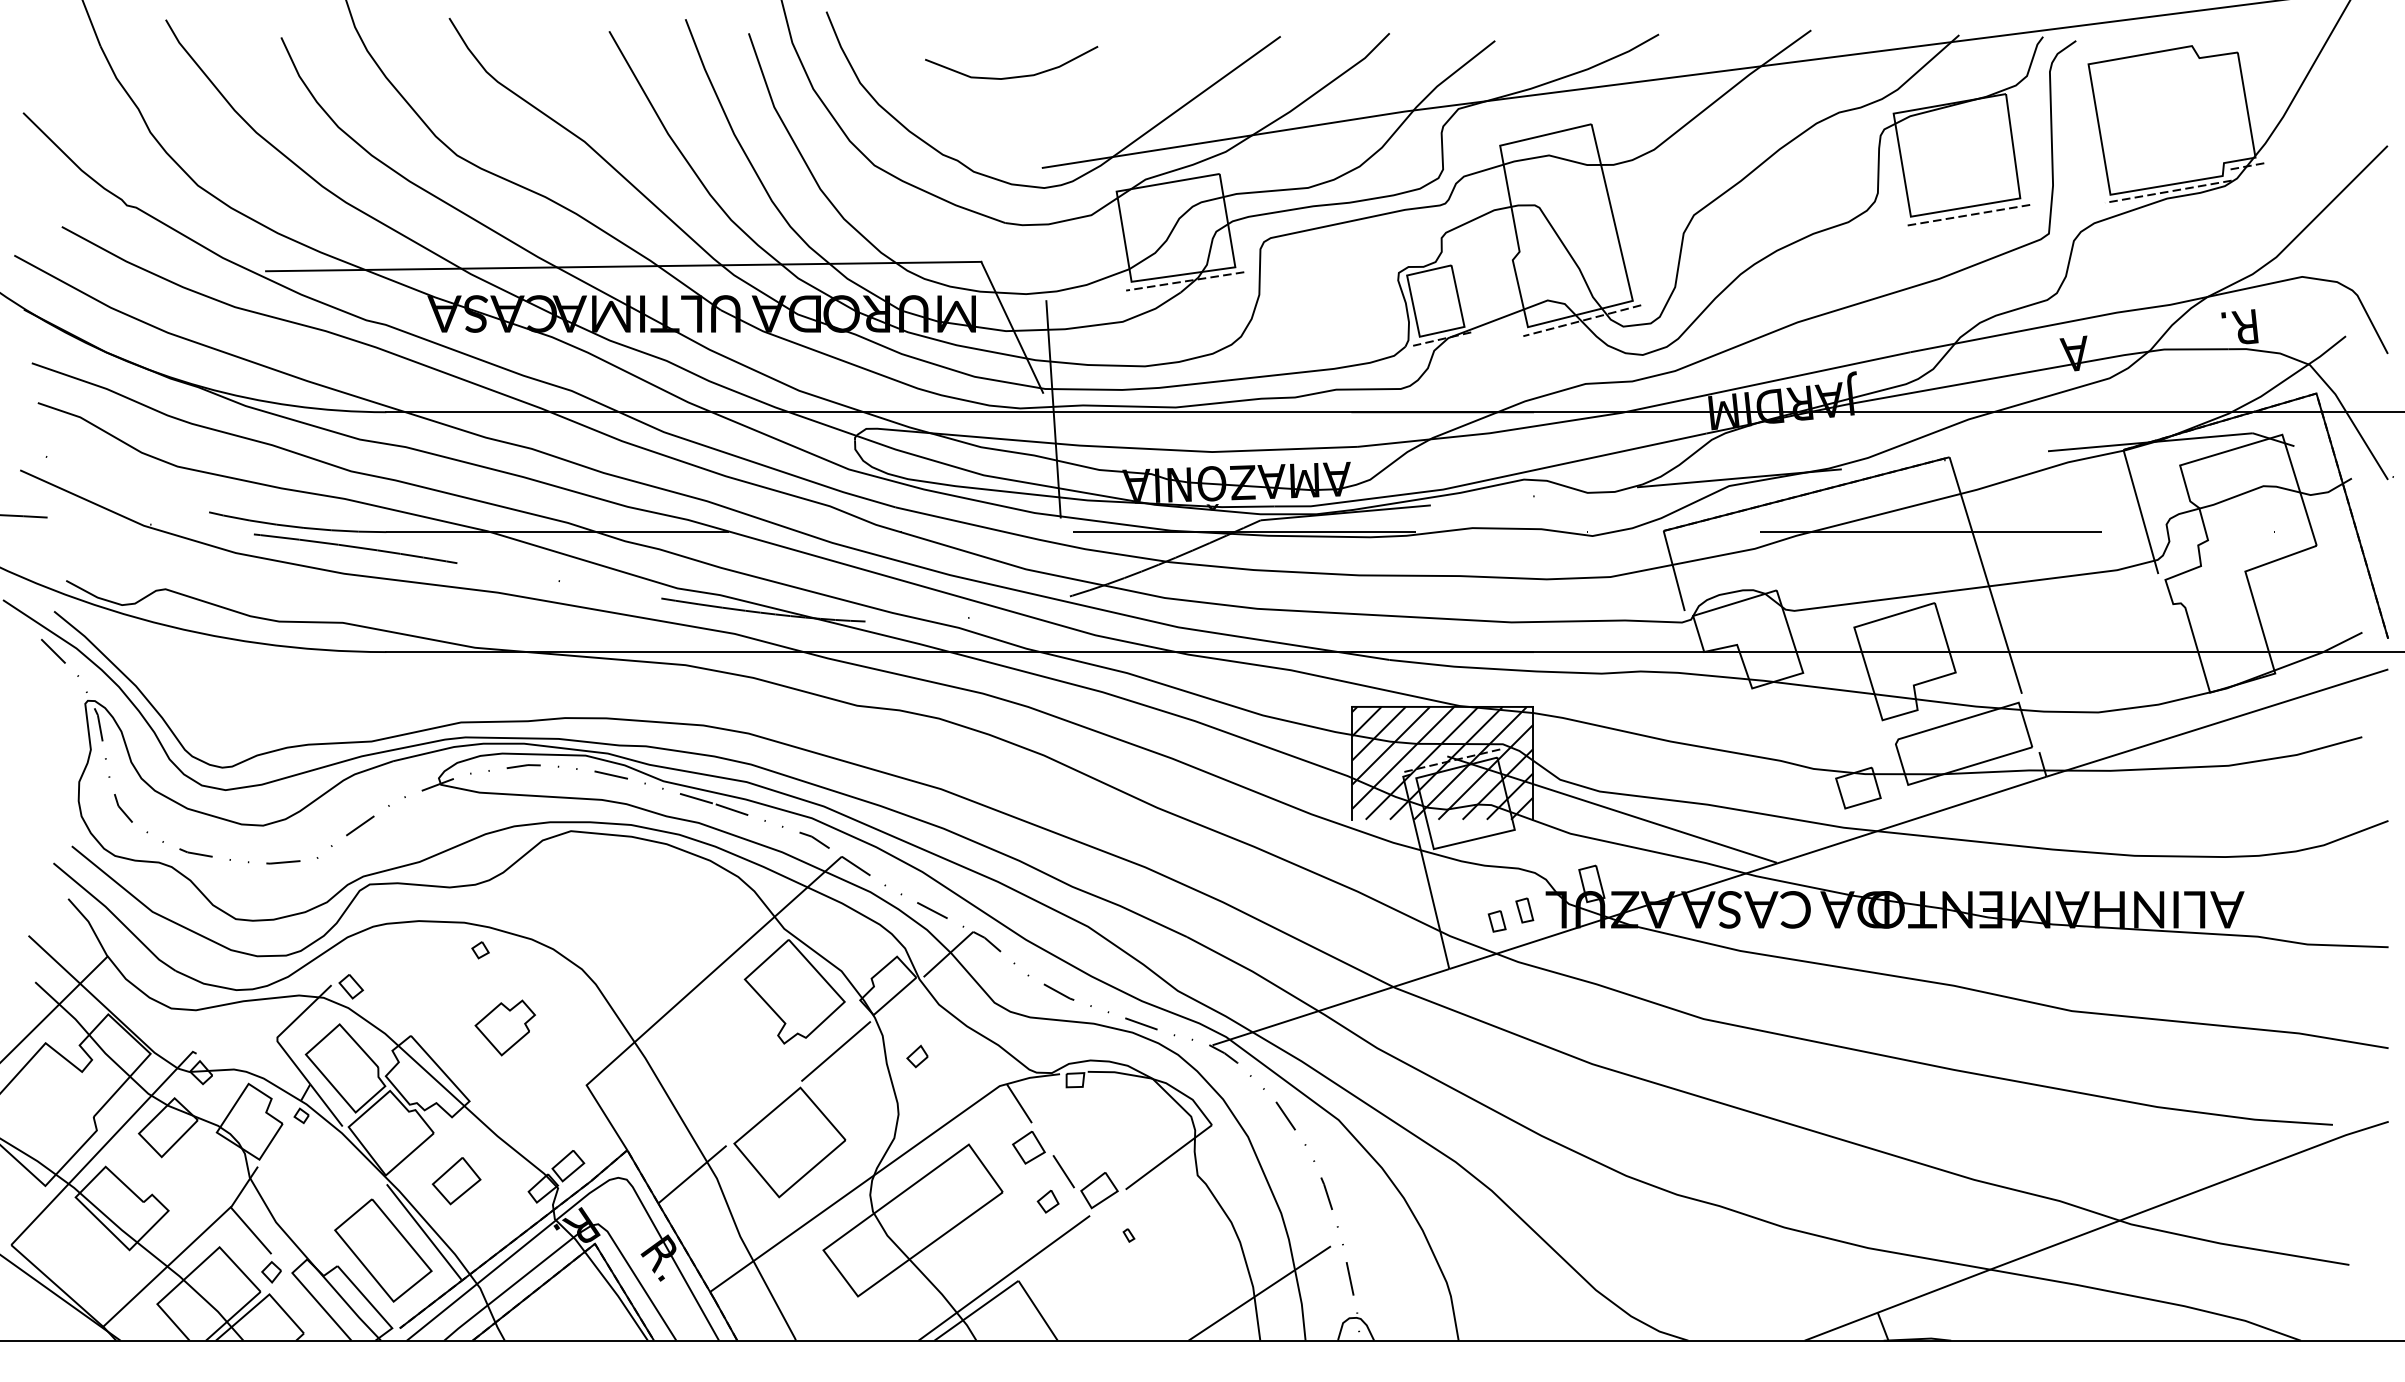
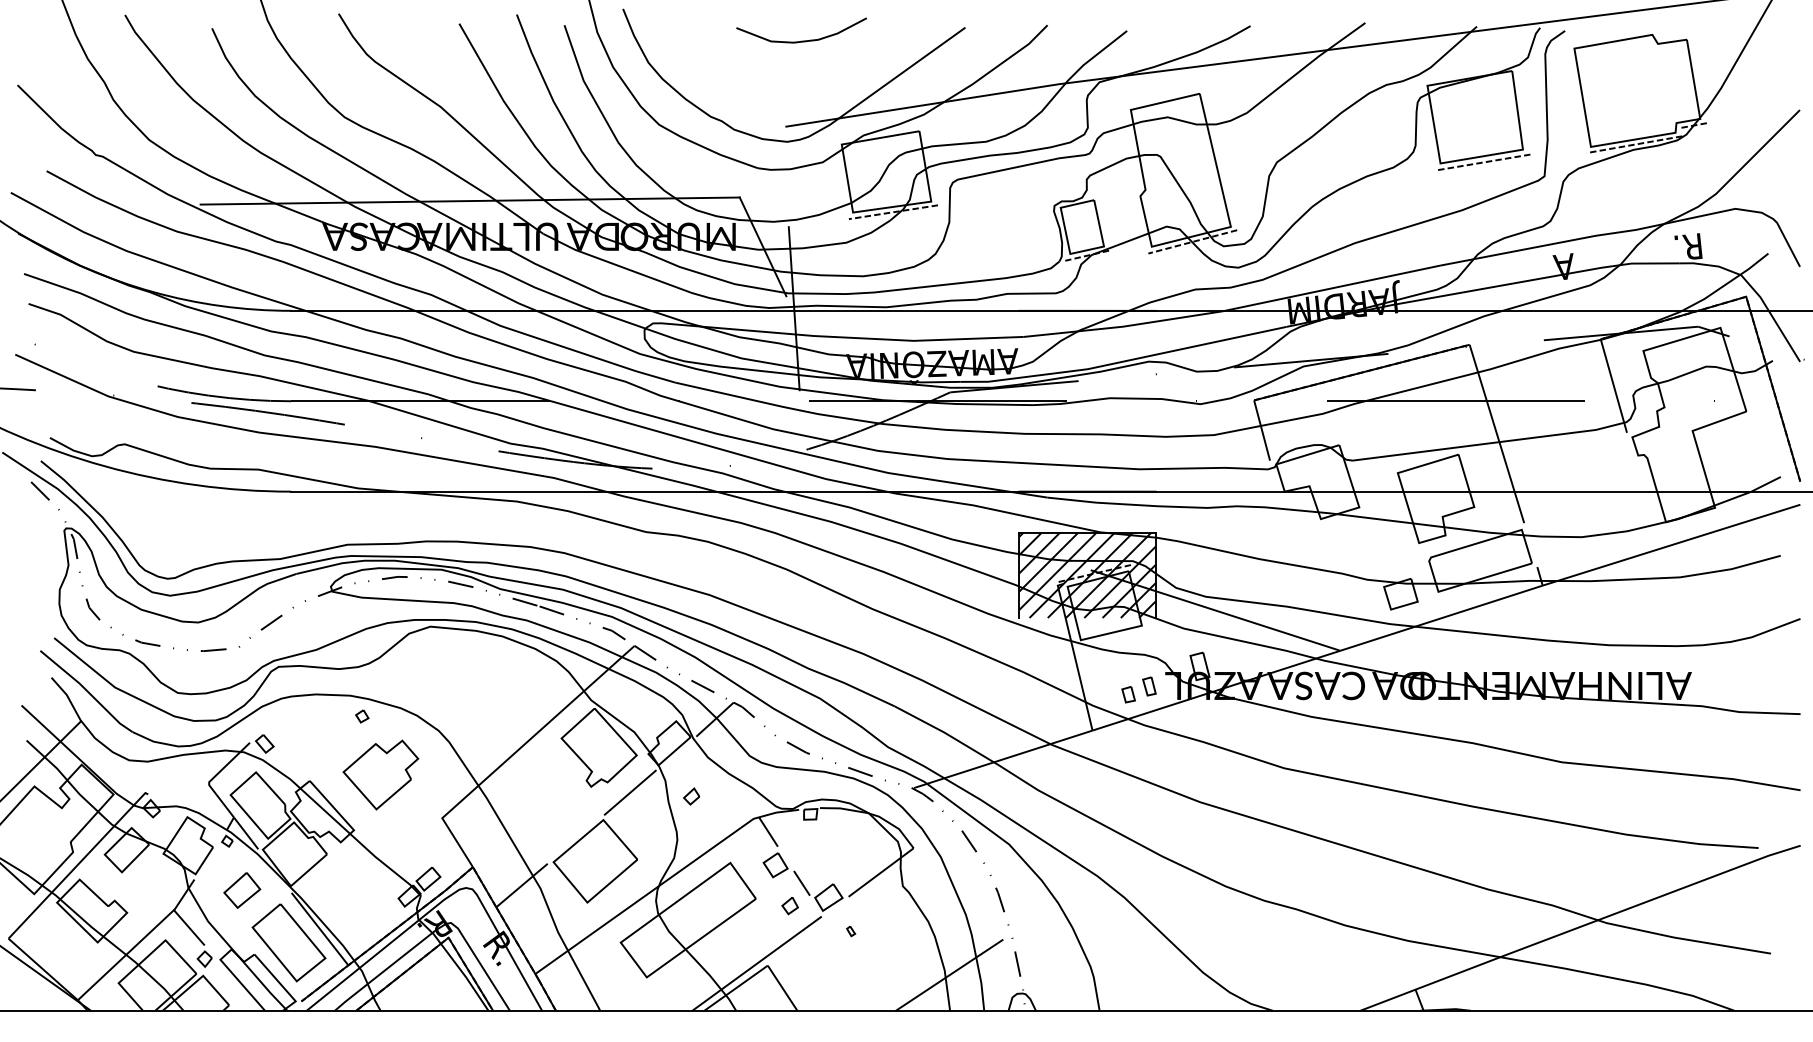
curve: (1011, 76) -> (801, 40), moved
part: (504, 1027) -> (380, 774), size x1.67
part: (456, 1181) -> (242, 890), moved

